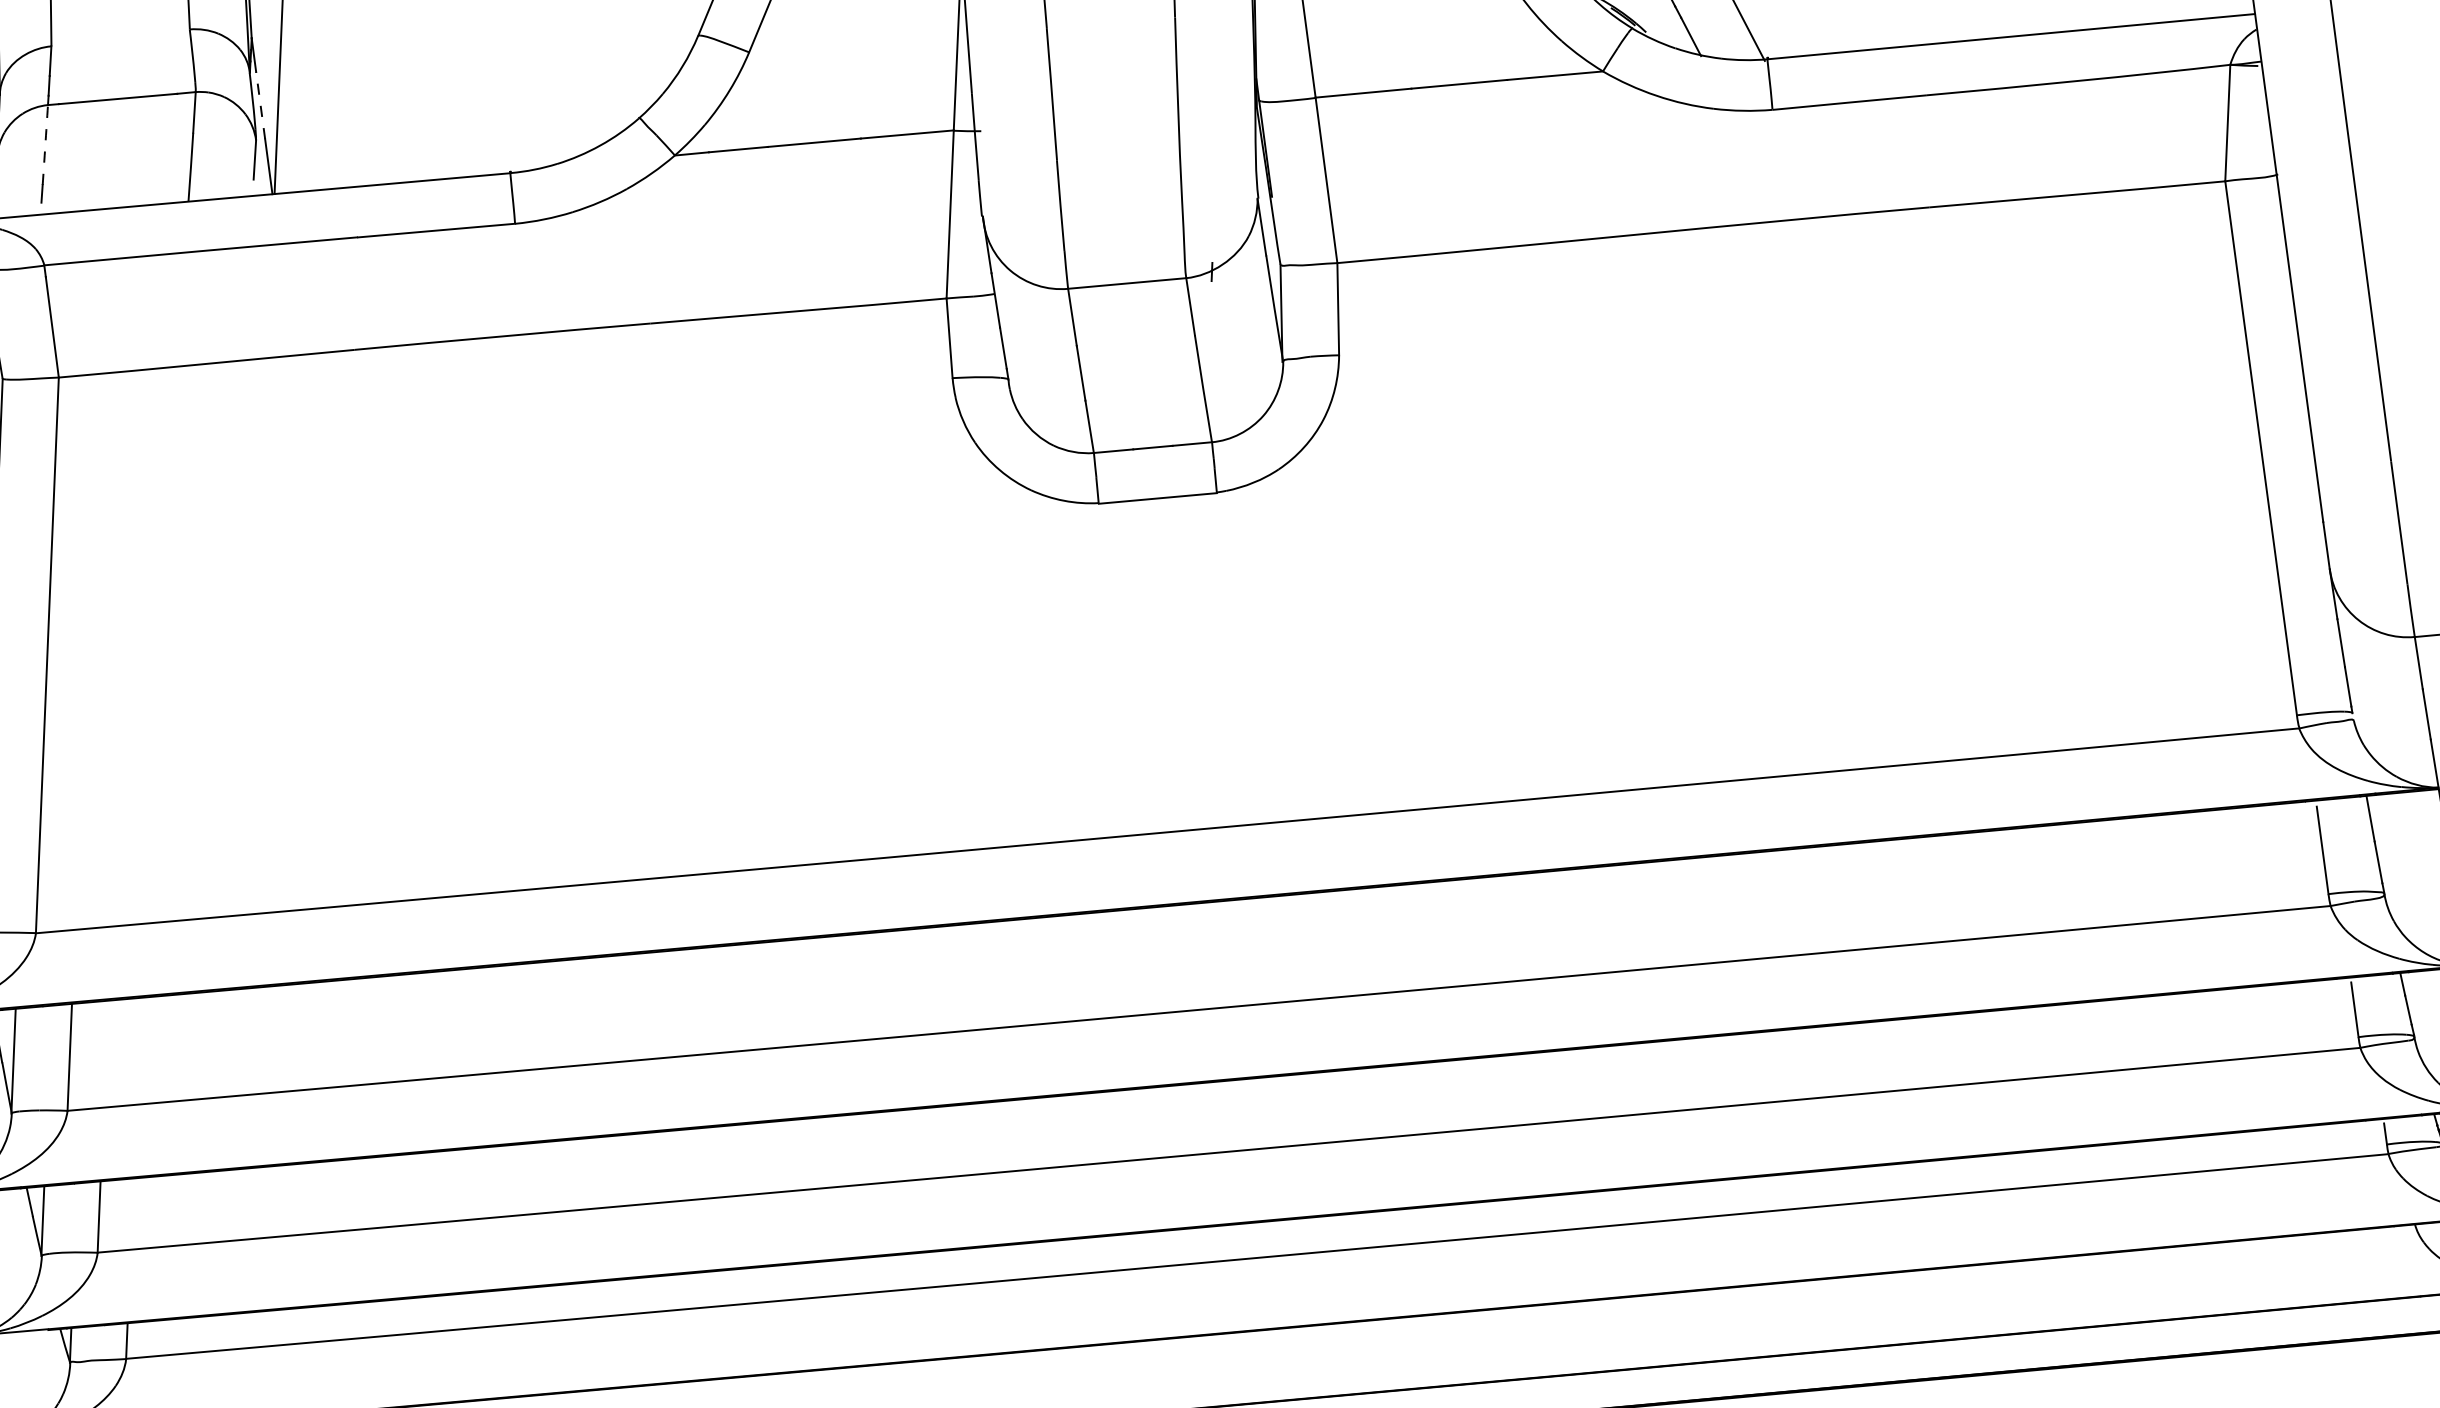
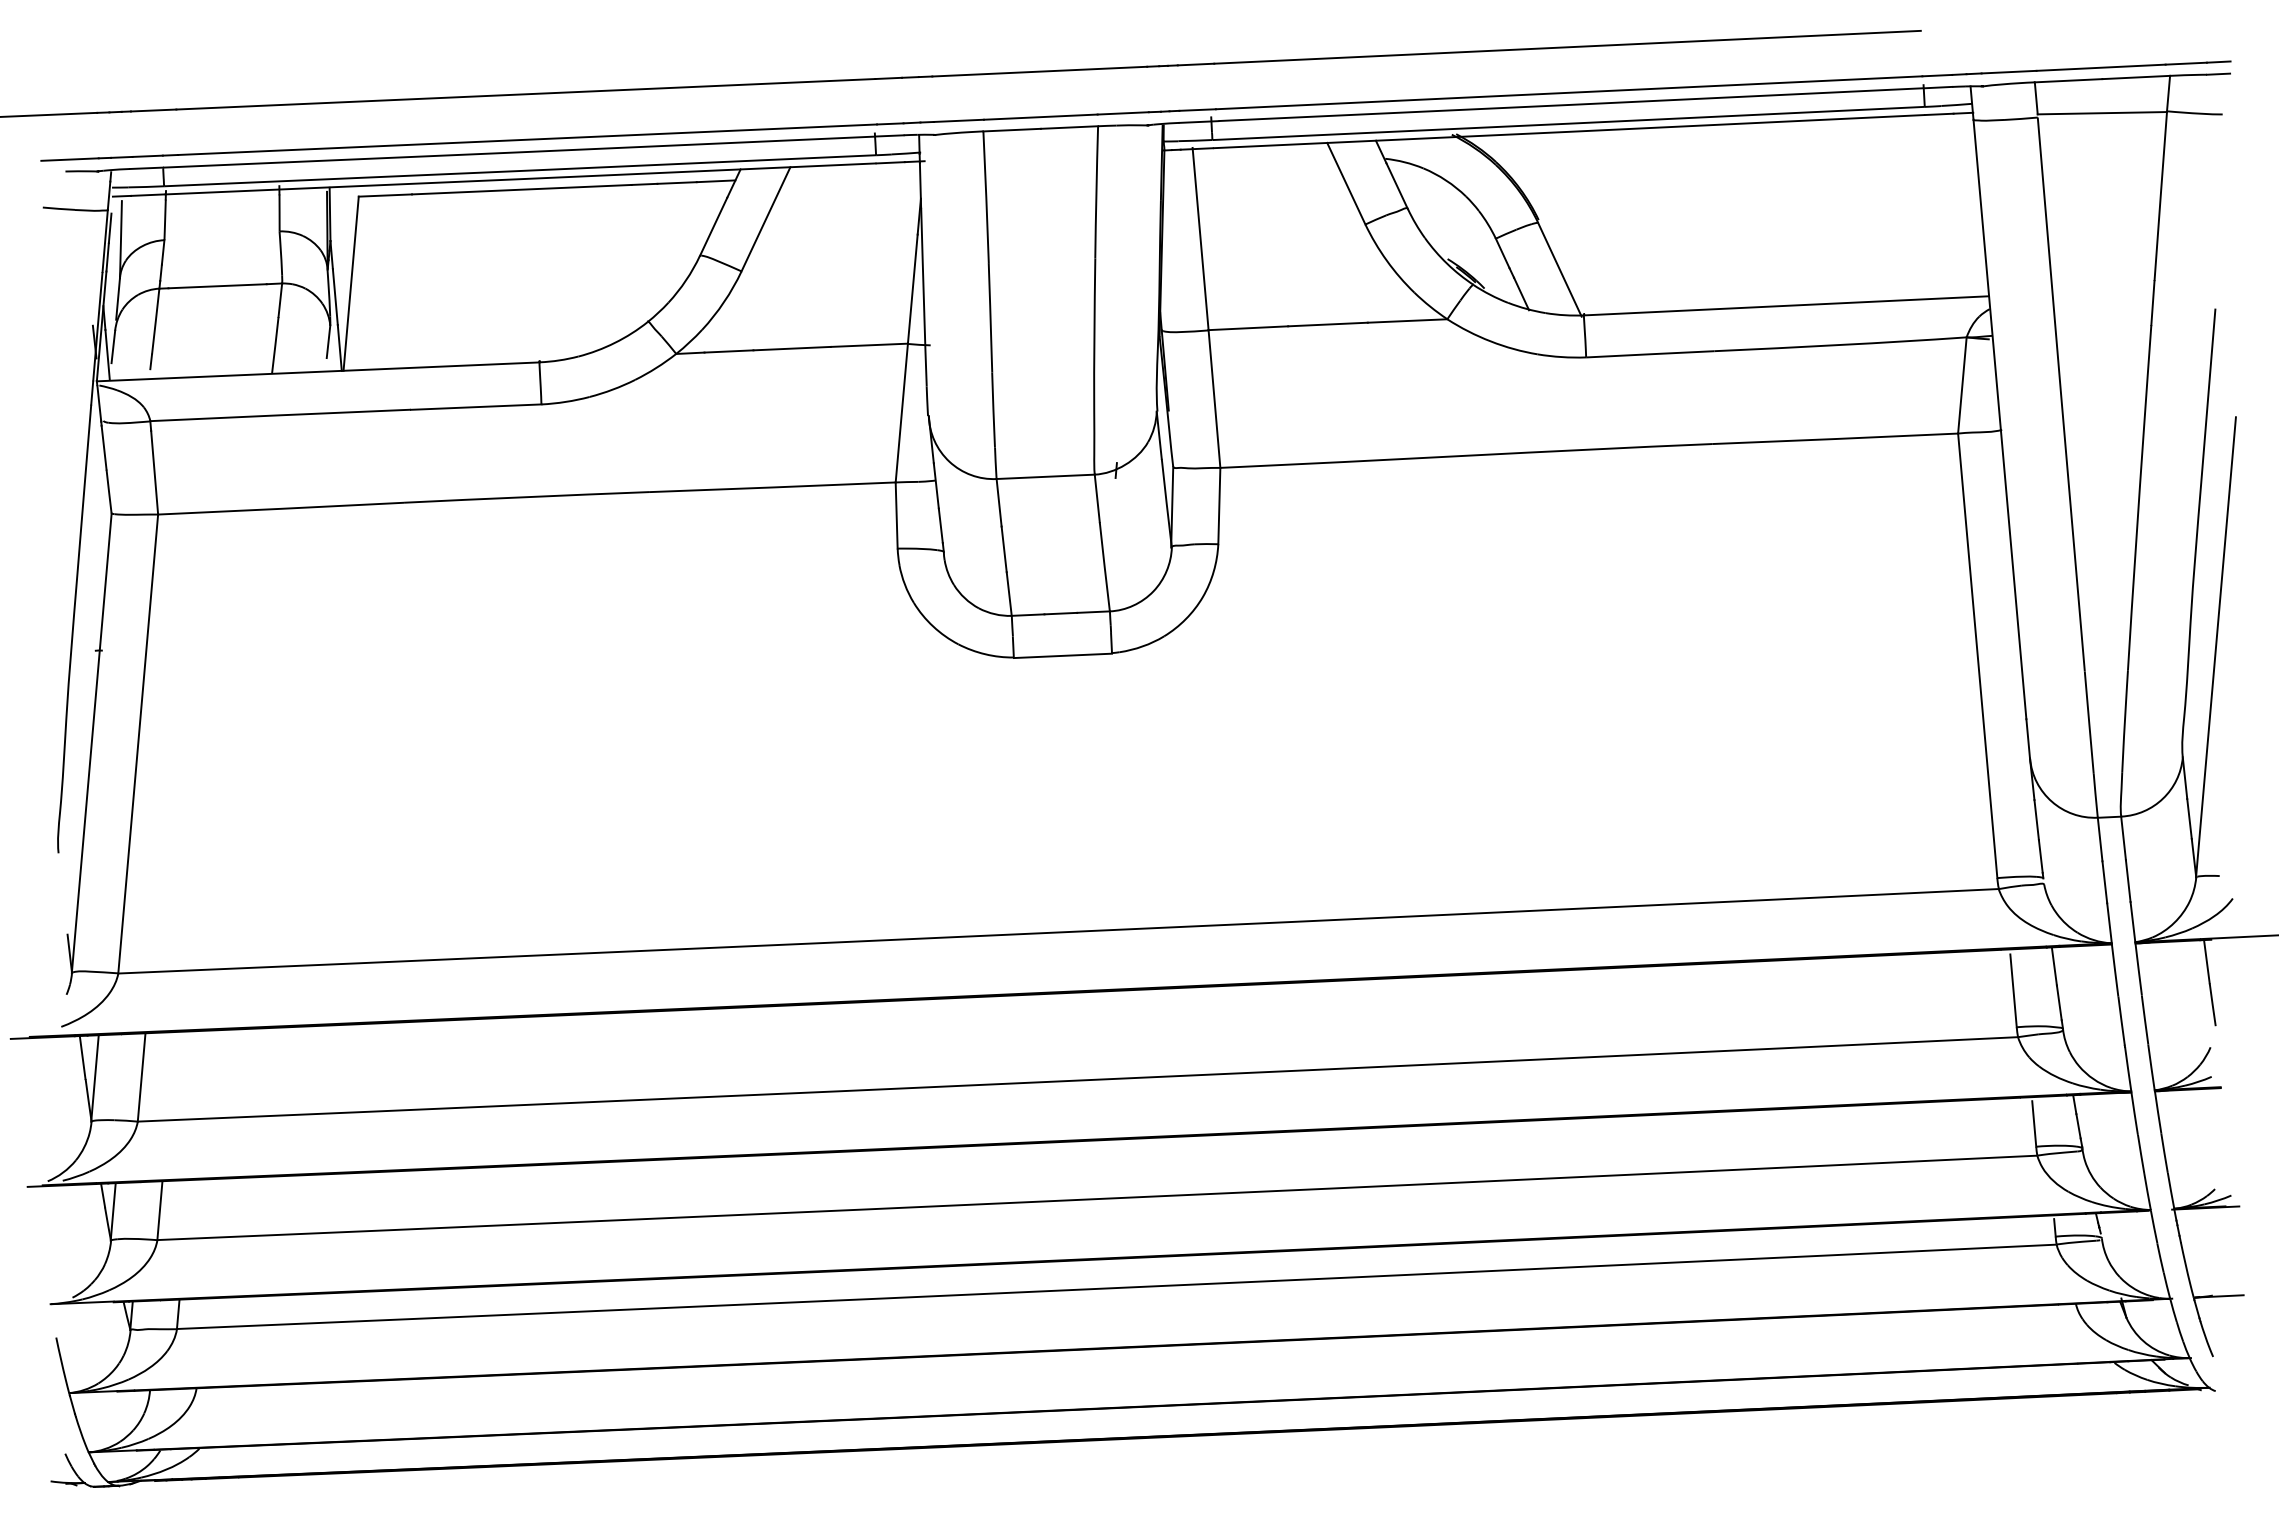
line: (260, 104) -> (335, 296), dashed -> solid
arc: (45, 144) -> (155, 321), dashed -> solid

